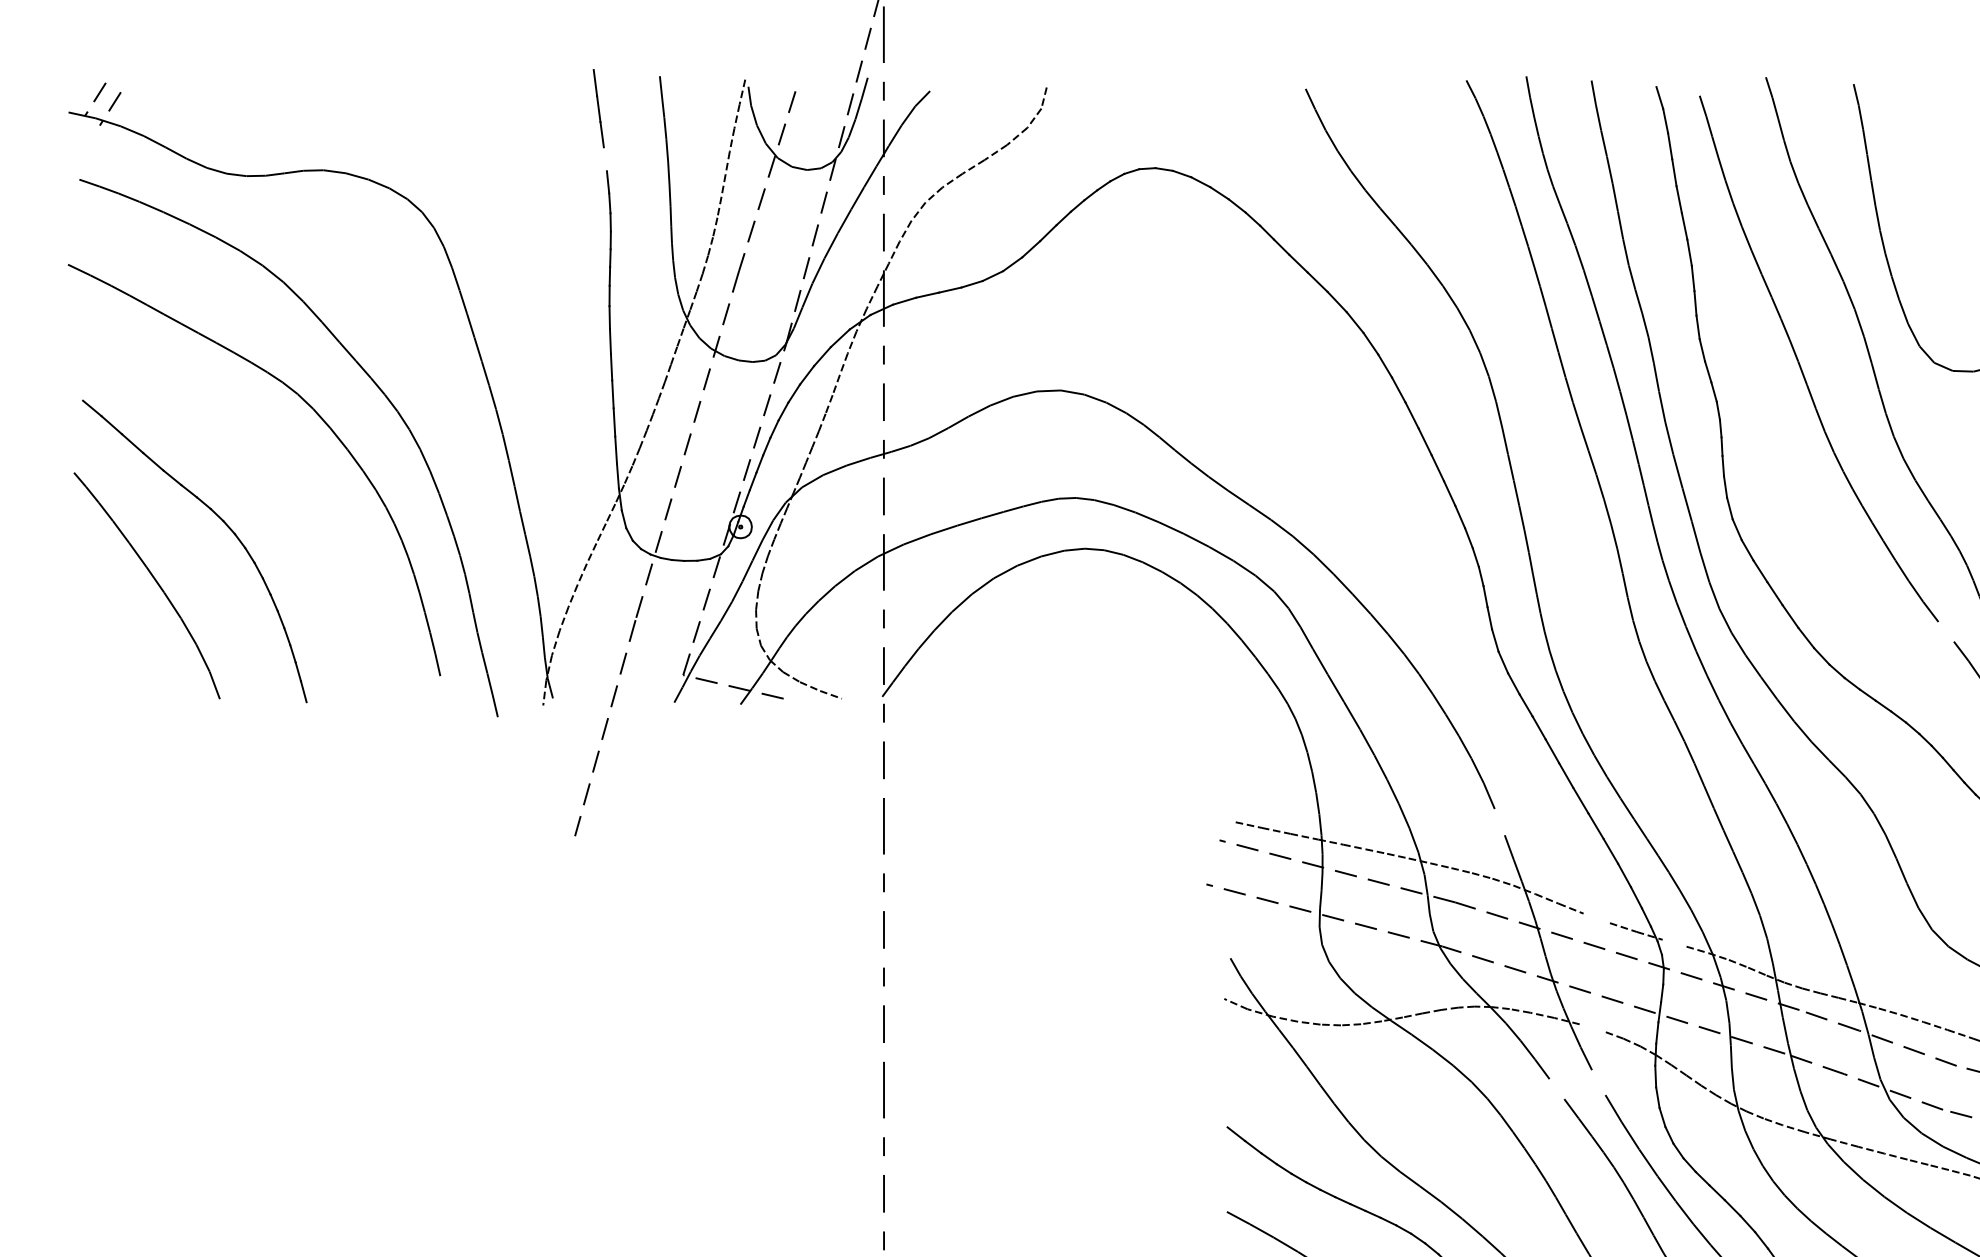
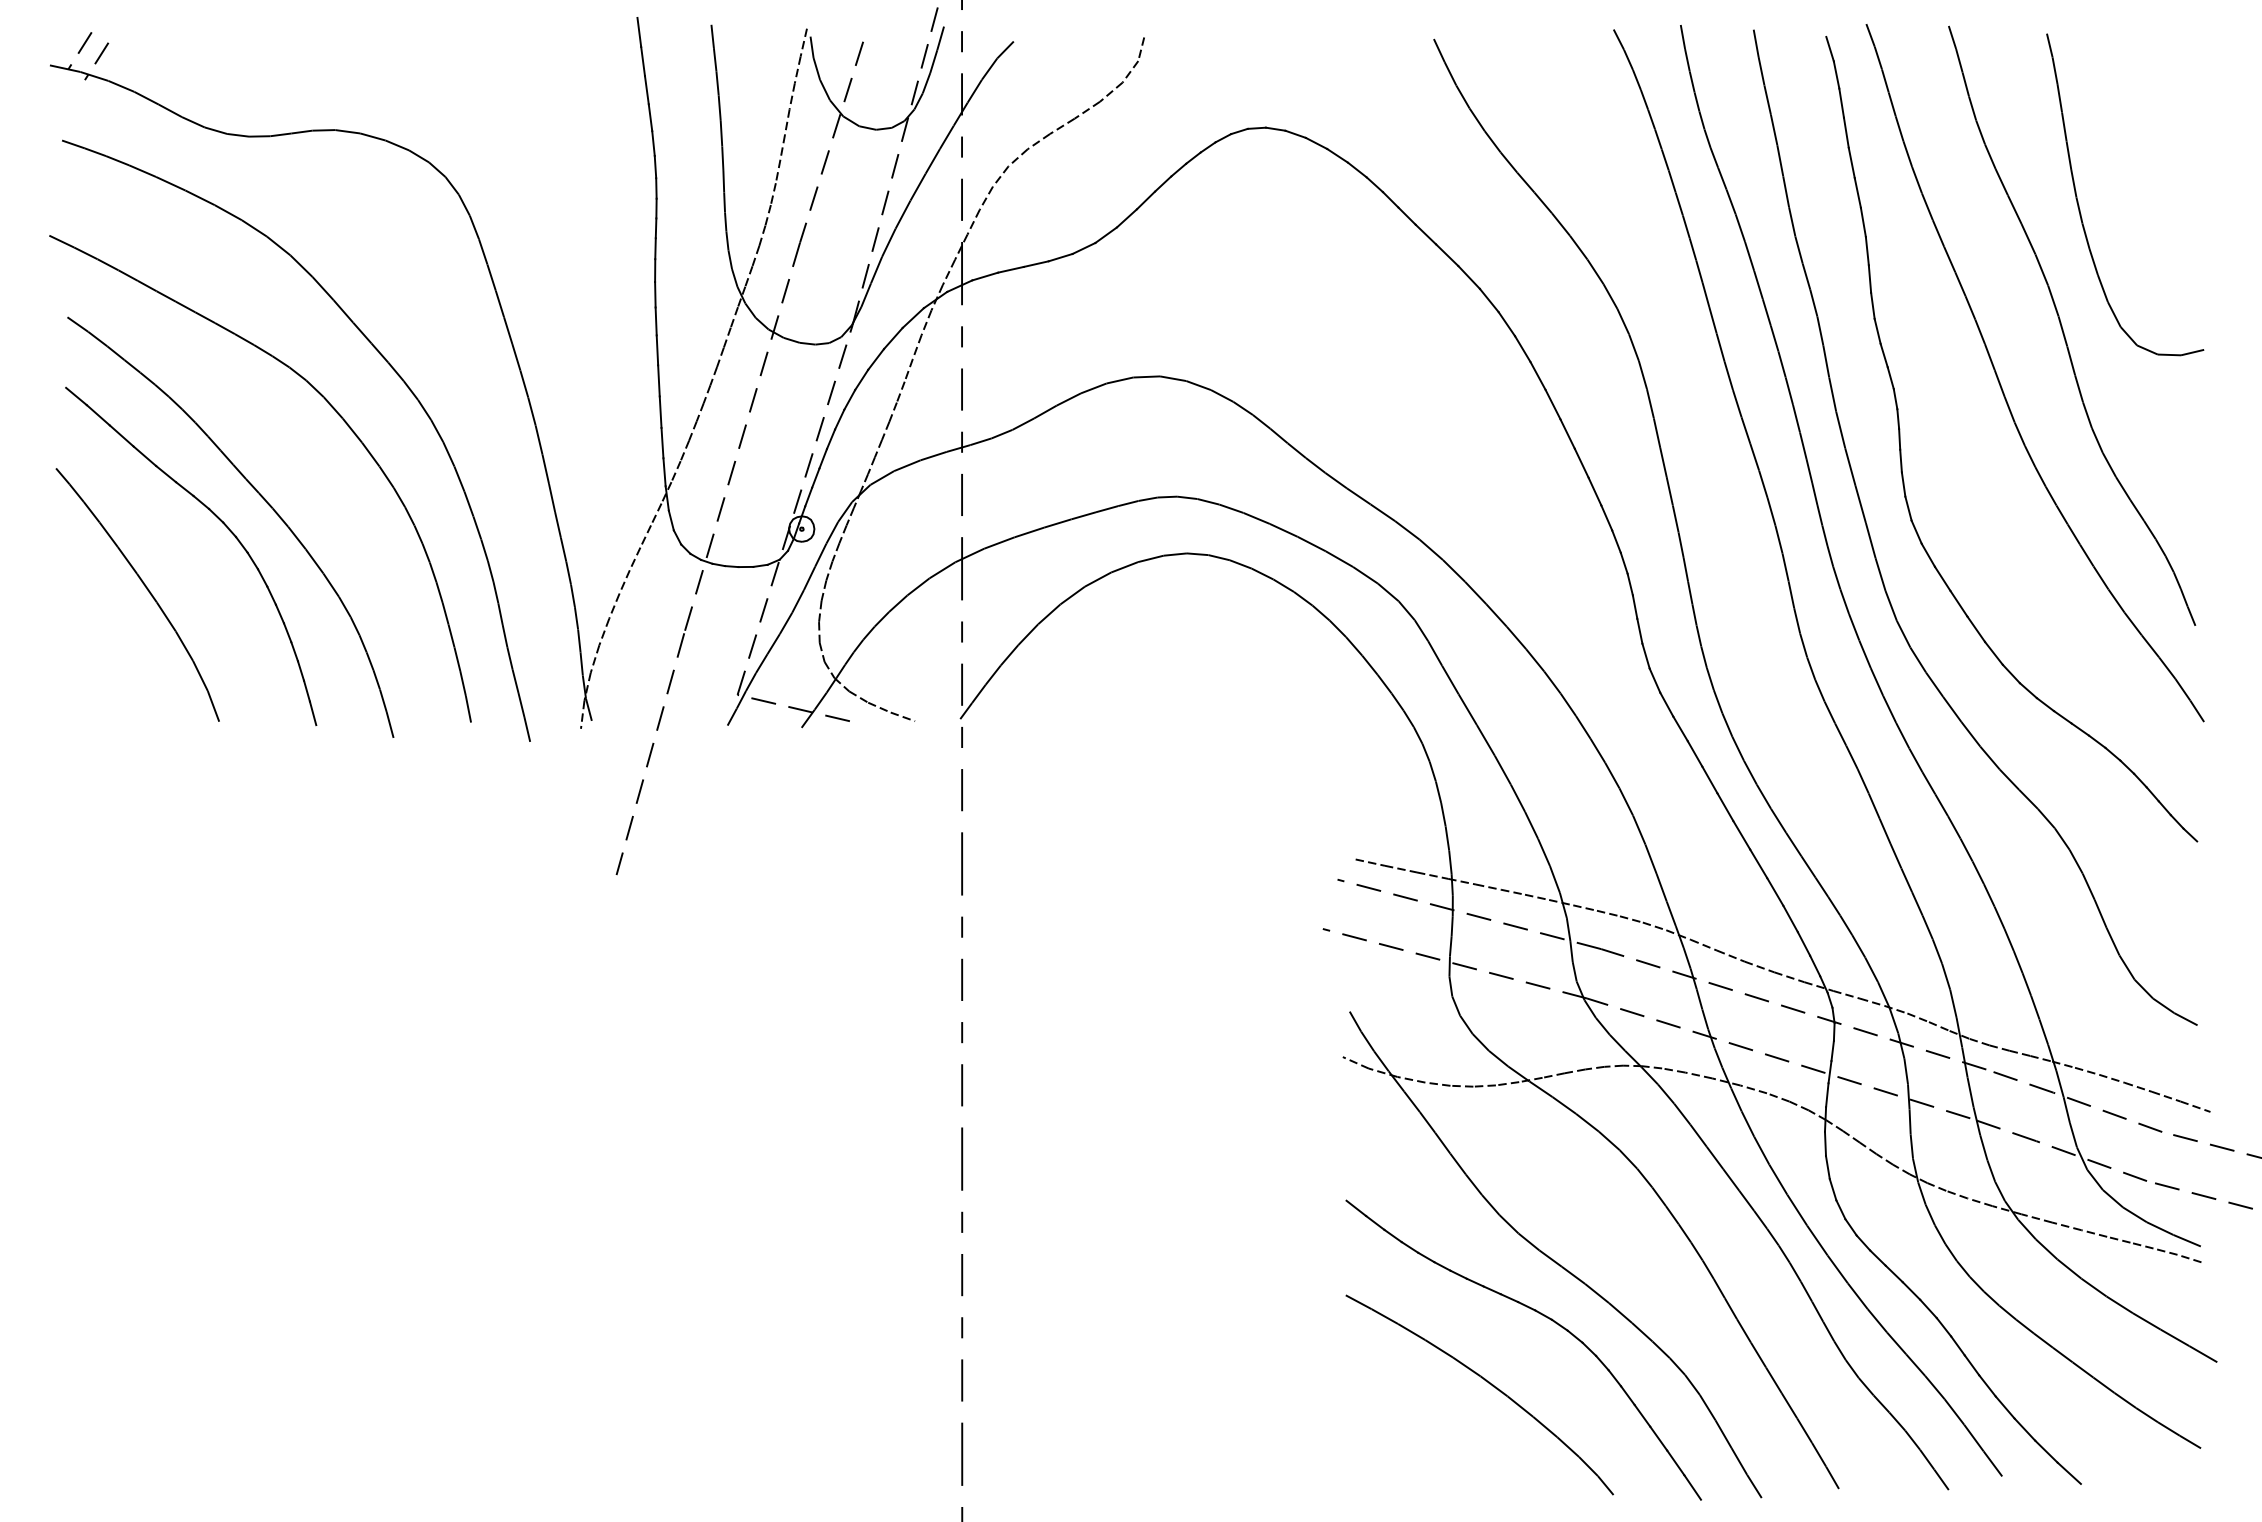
line: (1695, 85) -> (1870, 35), added
line: (605, 159) -> (650, 117), added
part: (256, 497) -> (260, 496), added
line: (1946, 631) -> (2150, 646), added
line: (442, 687) -> (468, 708), added
line: (1499, 821) -> (1650, 858), added
line: (1596, 917) -> (1759, 966), added
line: (1674, 942) -> (1846, 994), added
line: (1591, 1027) -> (1753, 1089), added
line: (1598, 1082) -> (1761, 1150), added
line: (1556, 1088) -> (1714, 1157), added

